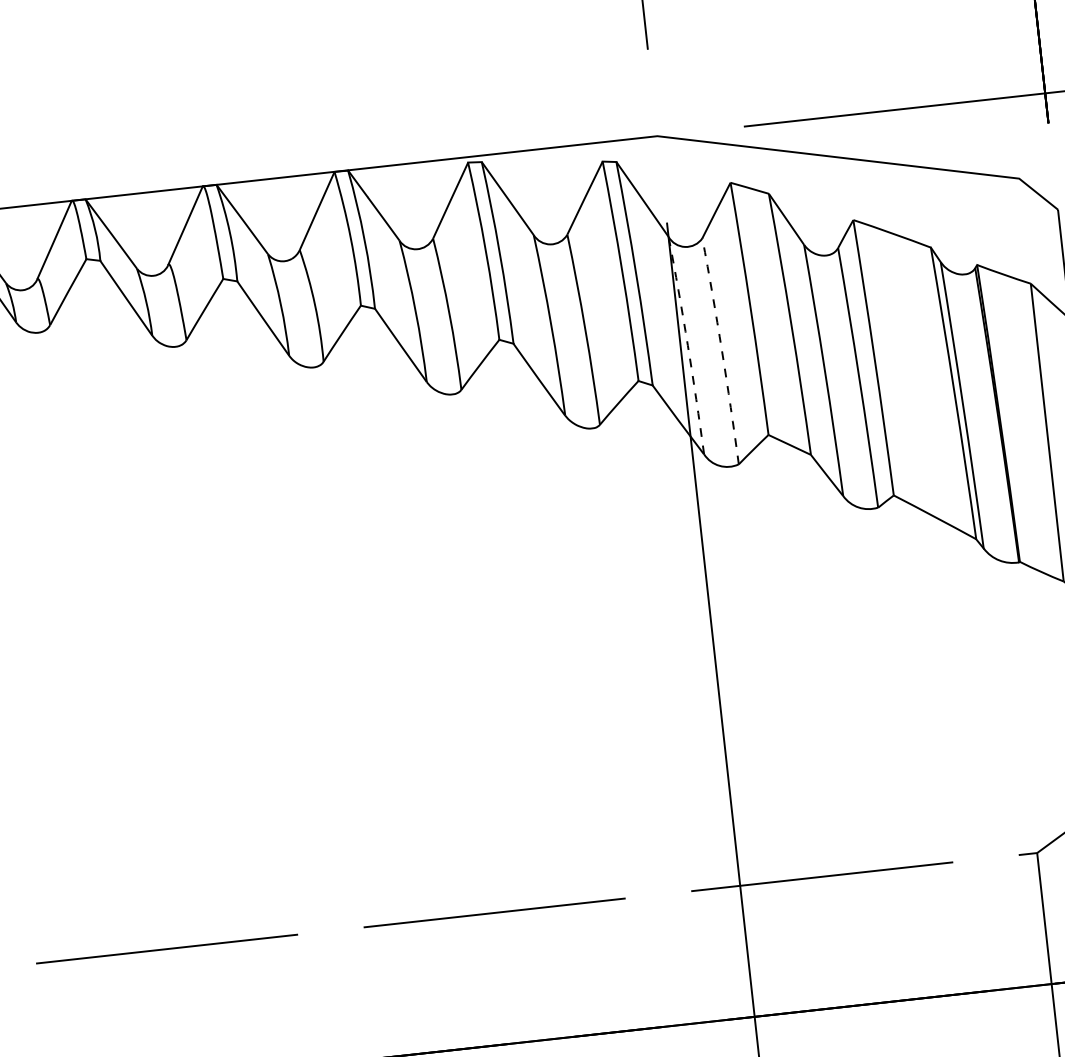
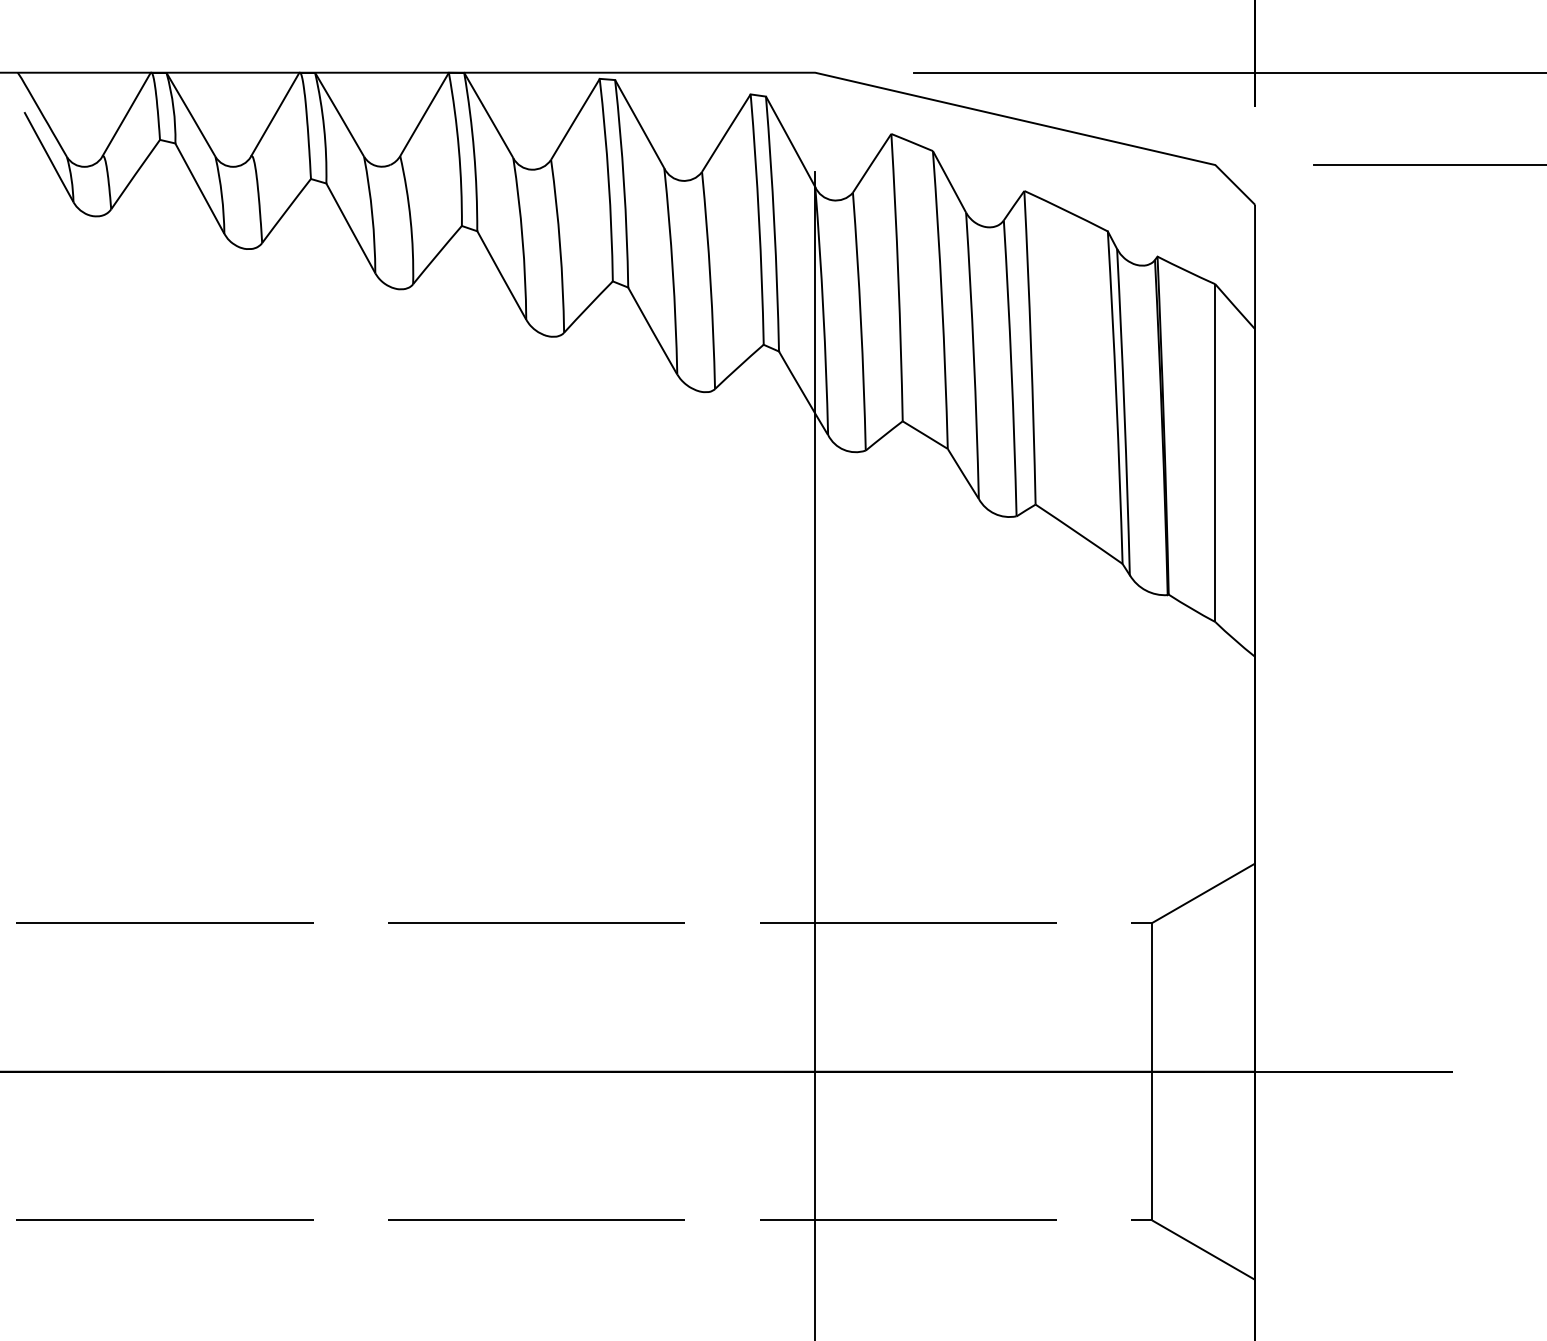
arc: (687, 344) -> (823, 310), dashed -> solid
arc: (721, 351) -> (860, 321), dashed -> solid

